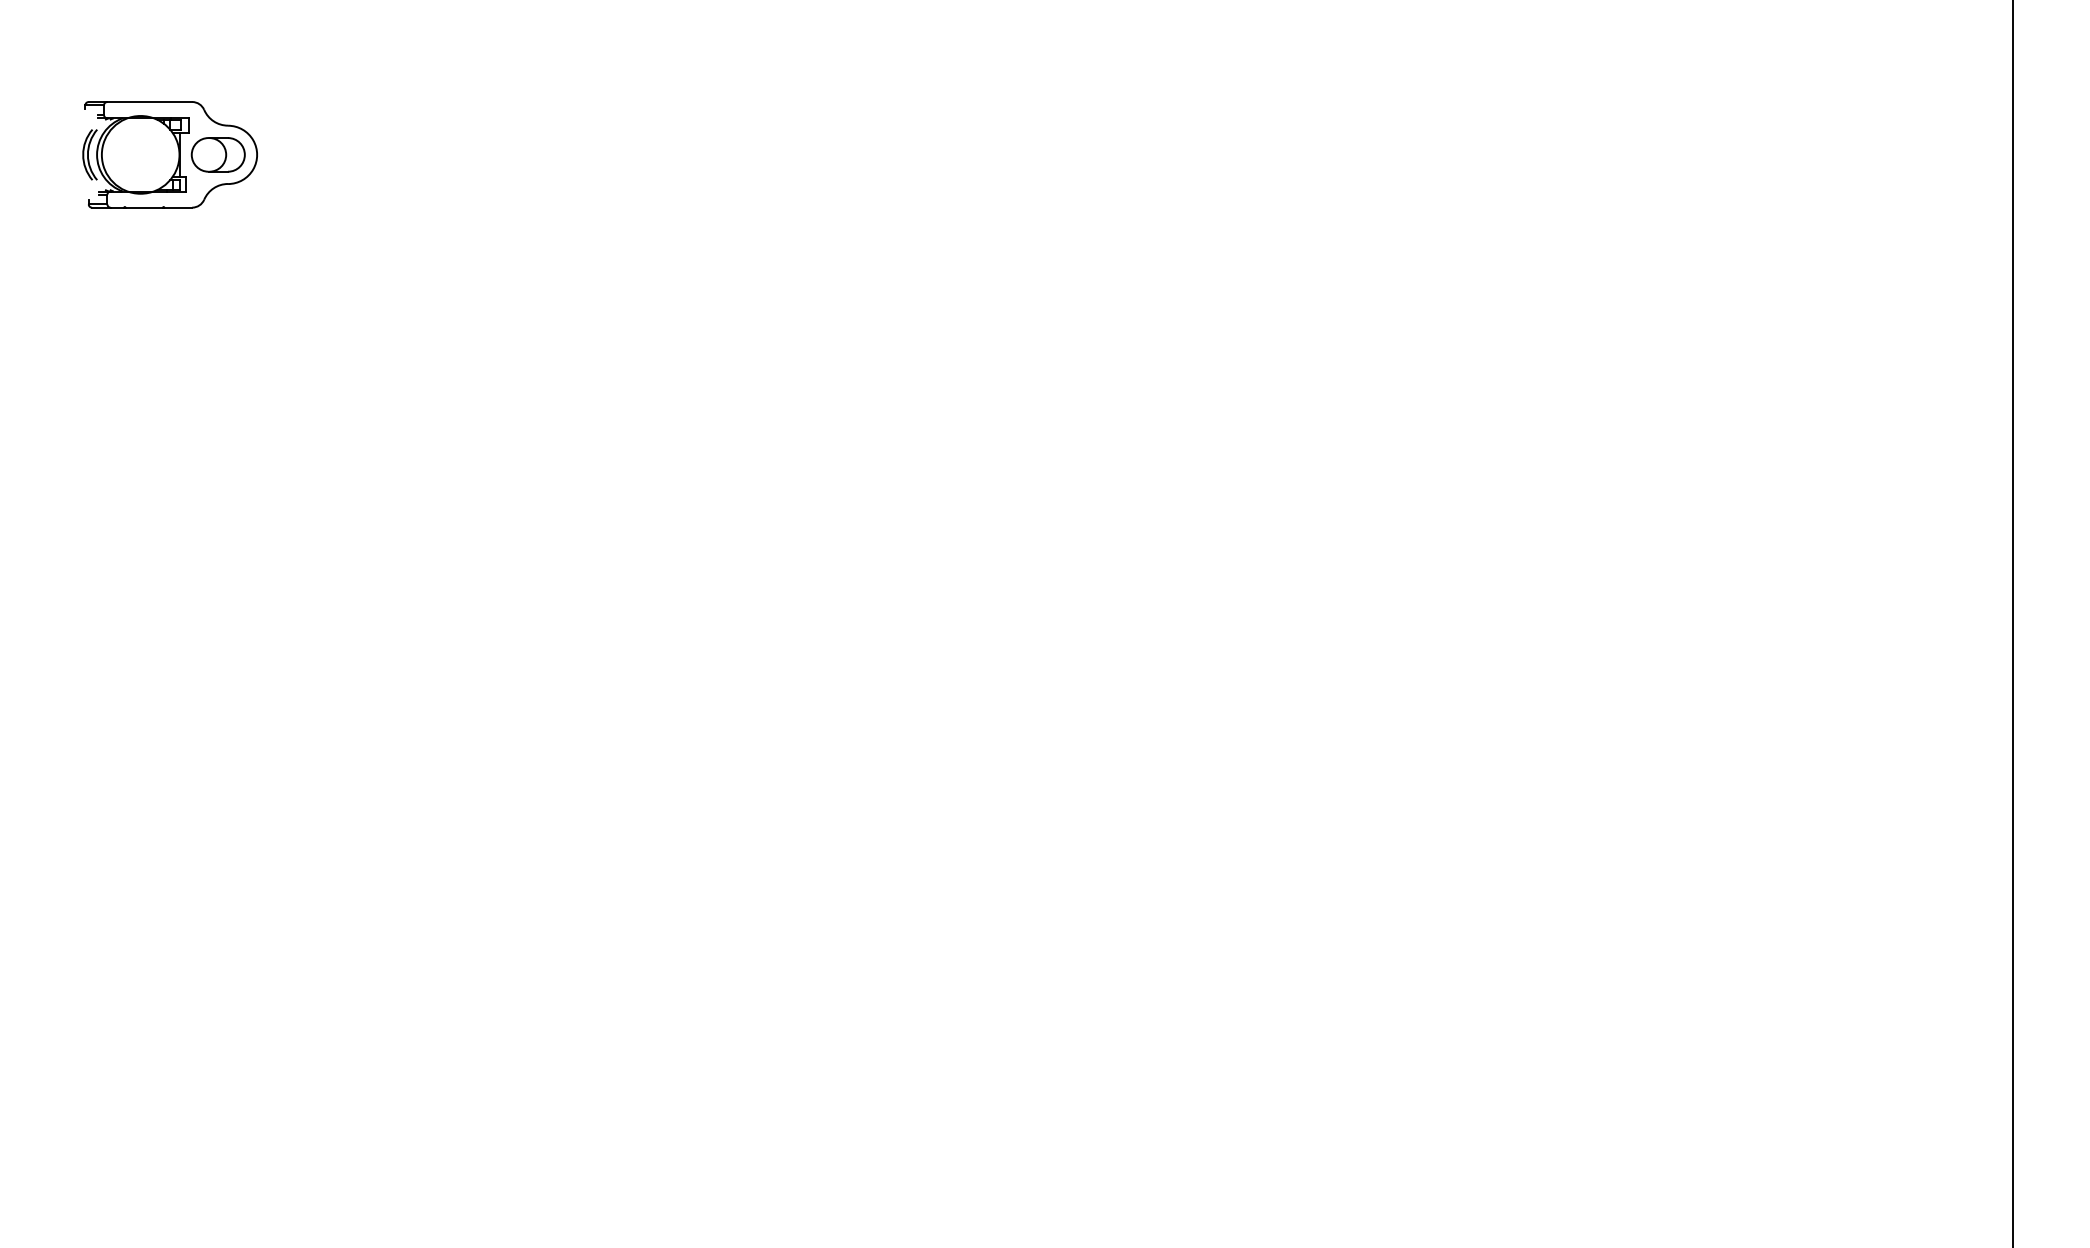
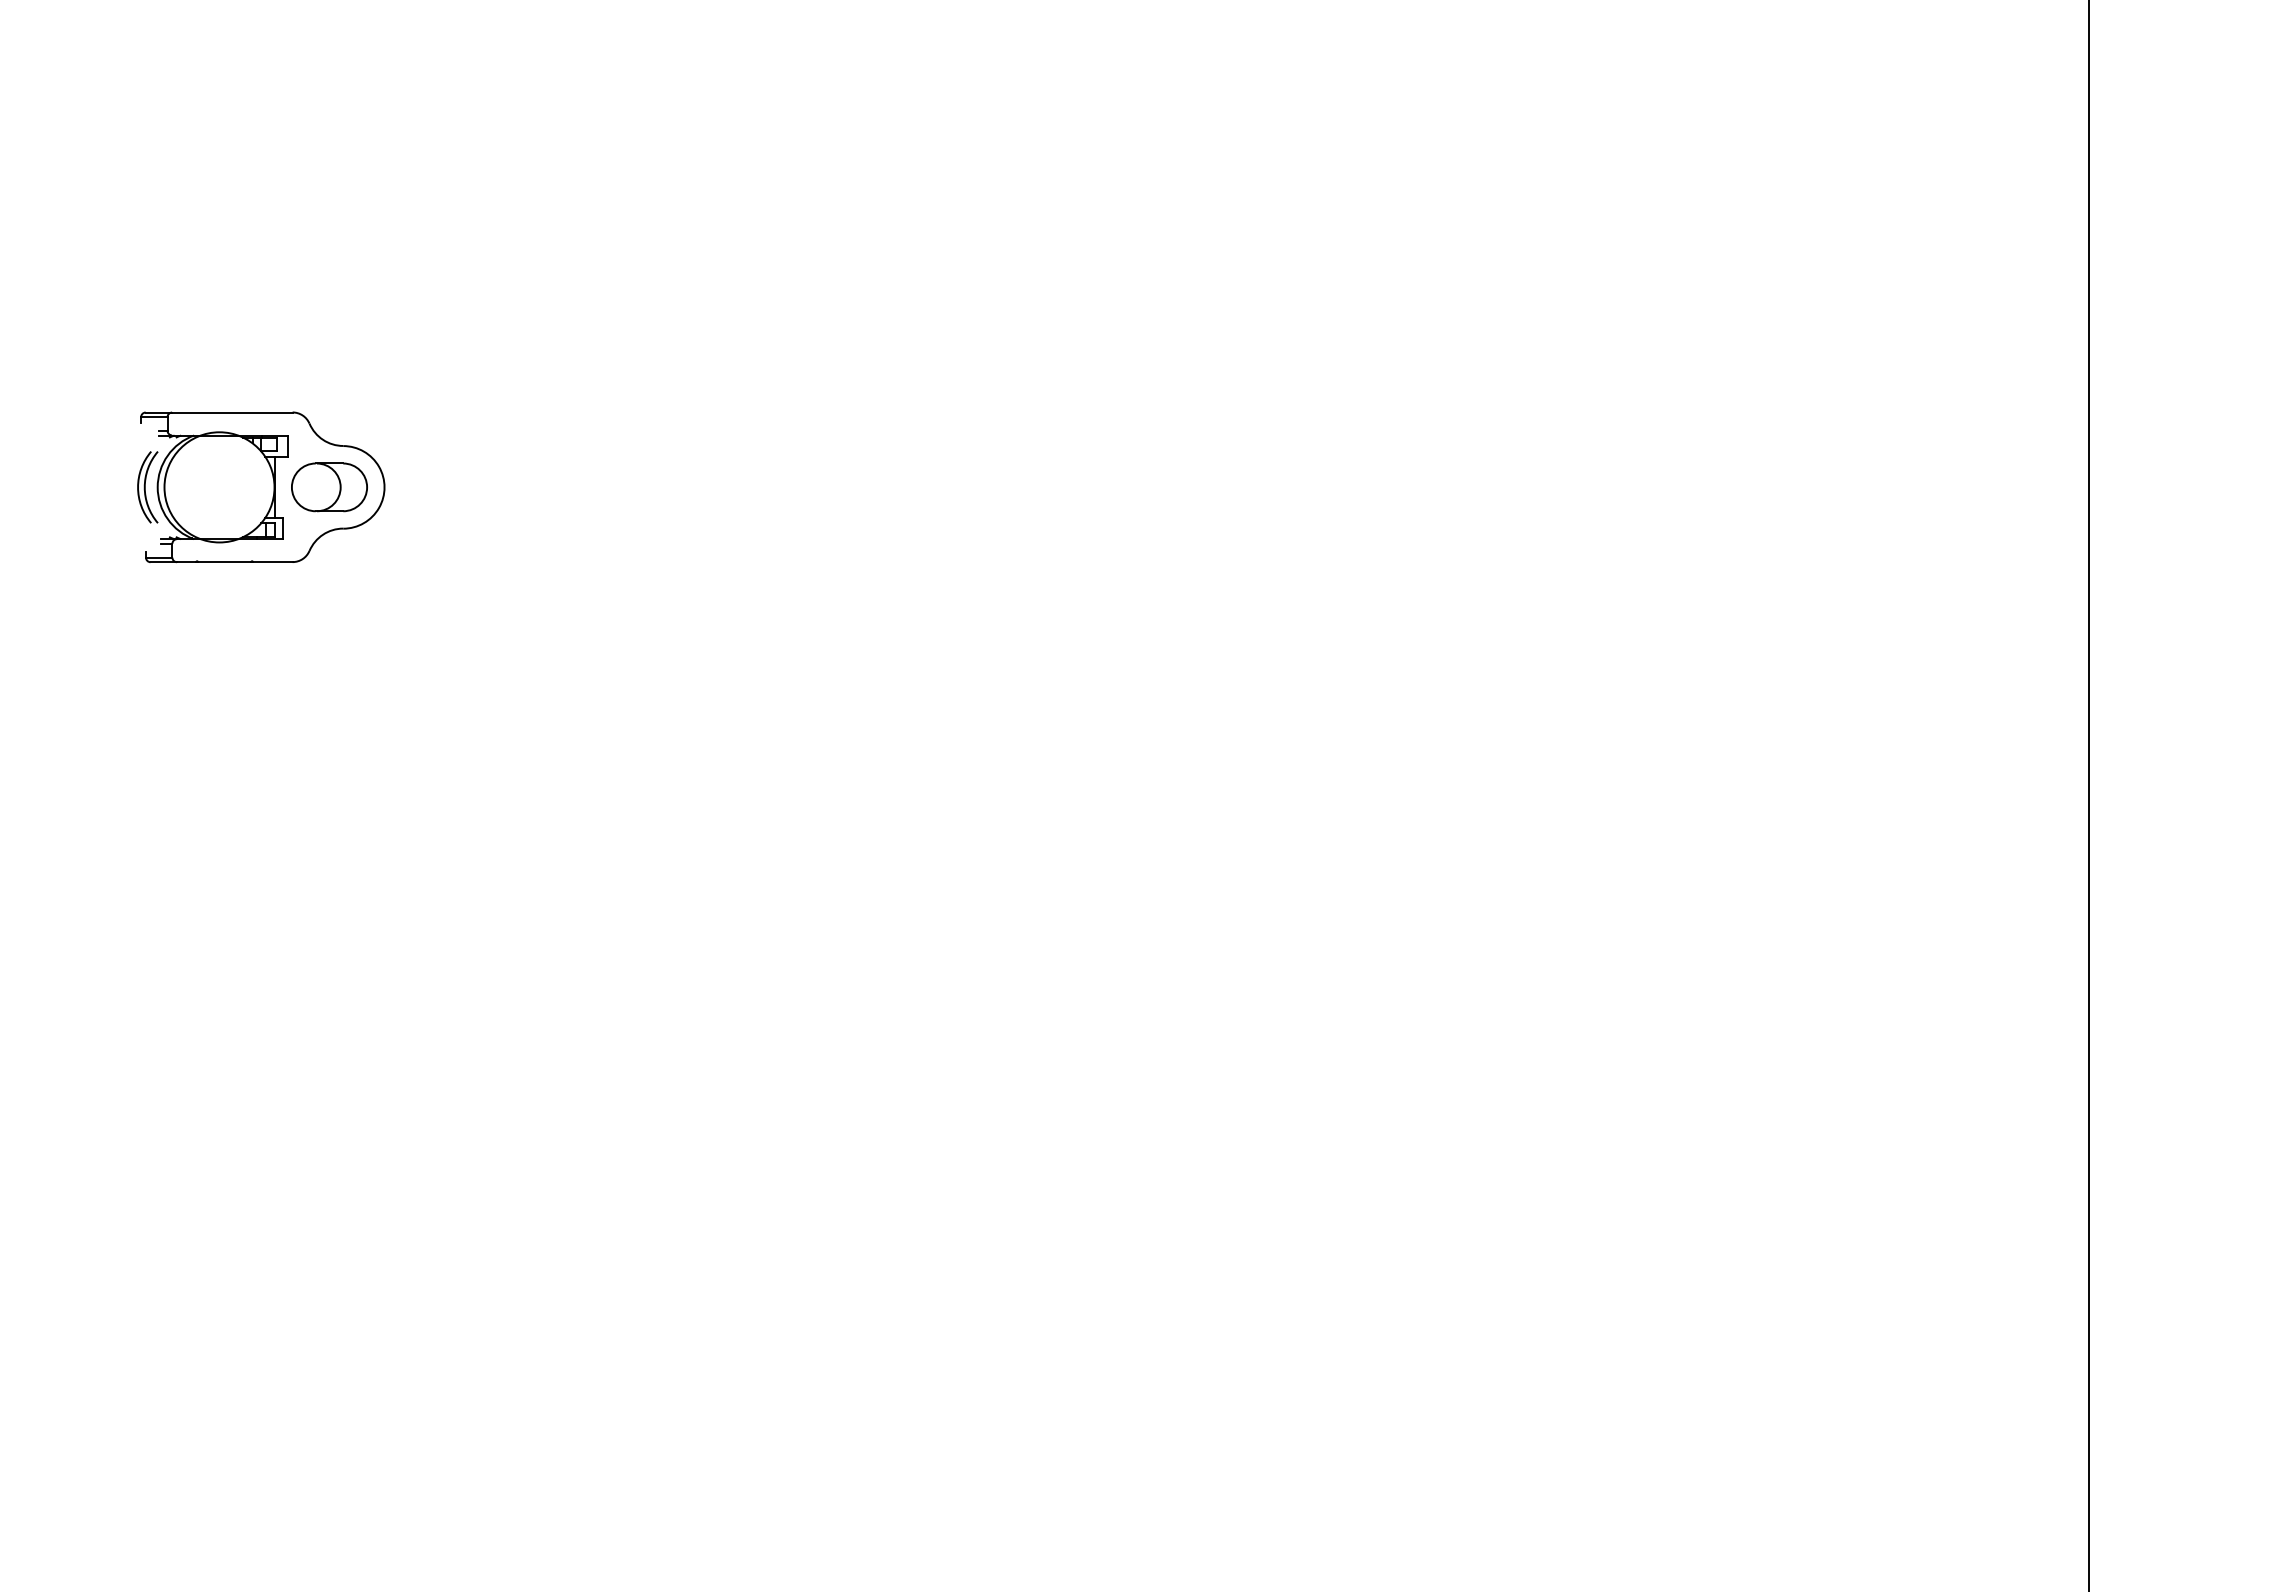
part: (170, 154) -> (261, 487), size x1.43

